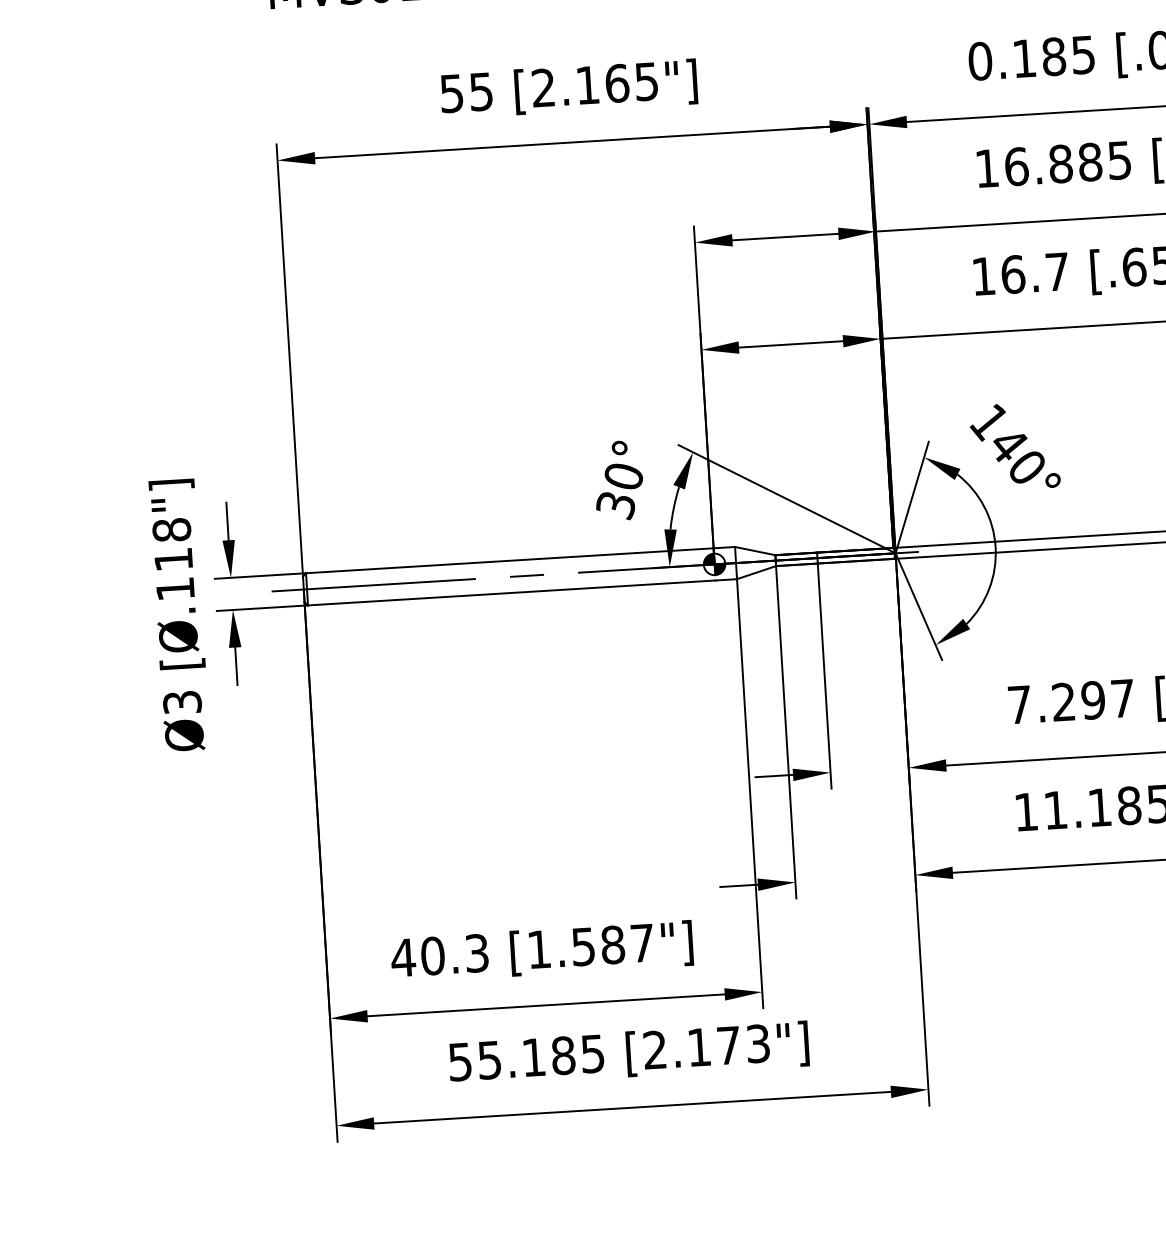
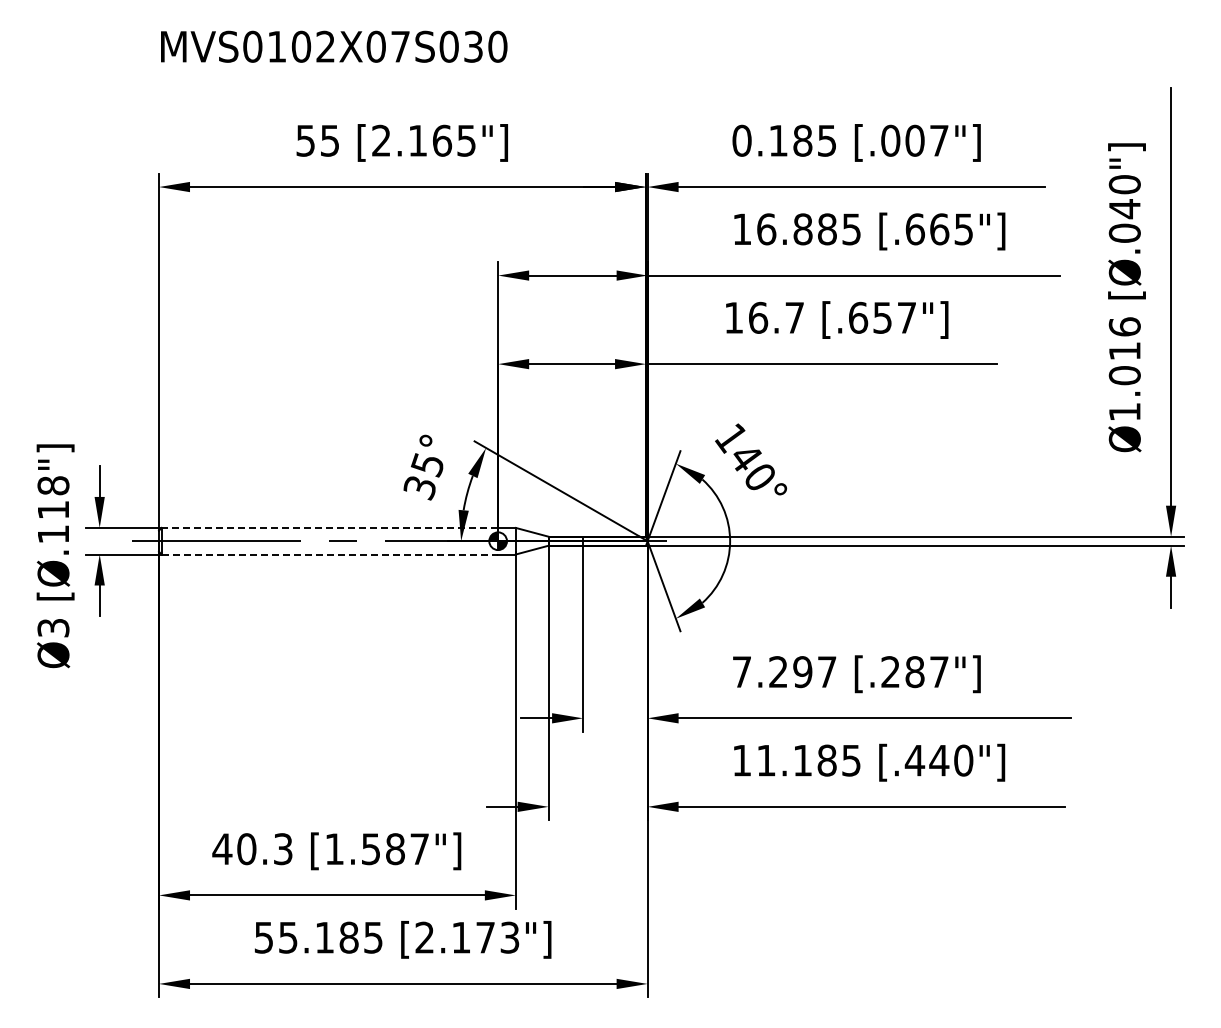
text: (622, 477) -> (426, 465), 30° -> 35°
line: (509, 560) -> (329, 527), solid -> dashed
line: (512, 592) -> (330, 554), solid -> dashed

